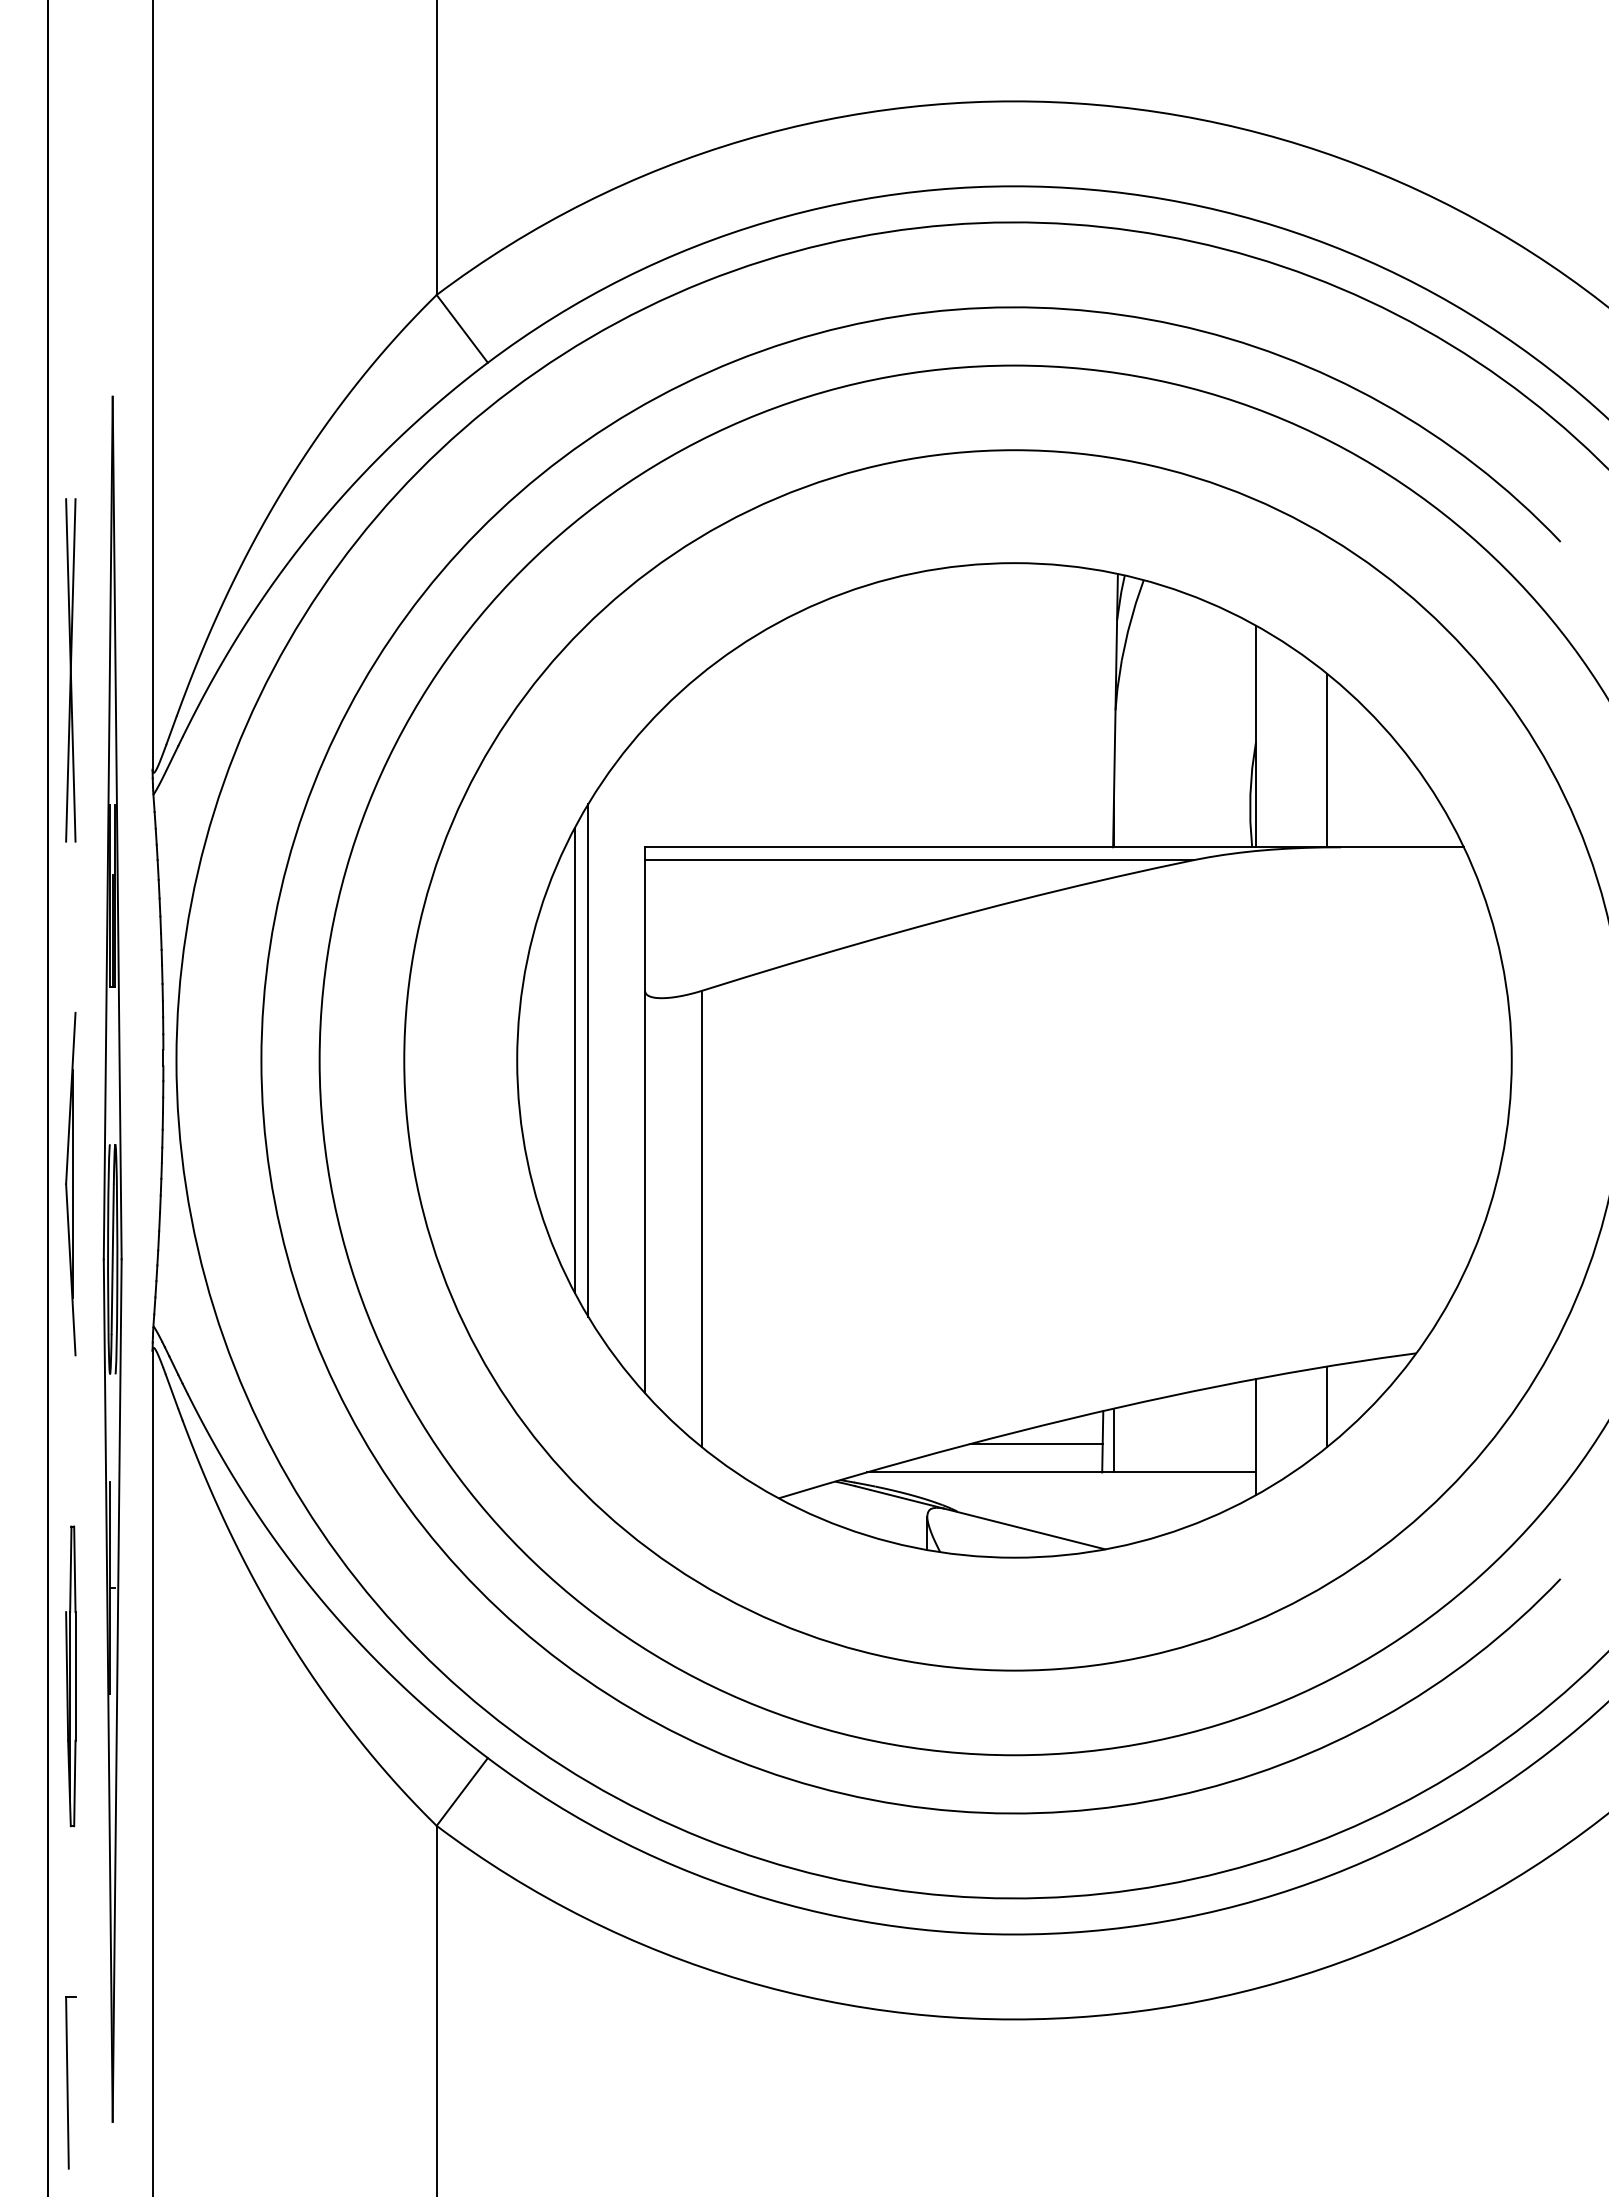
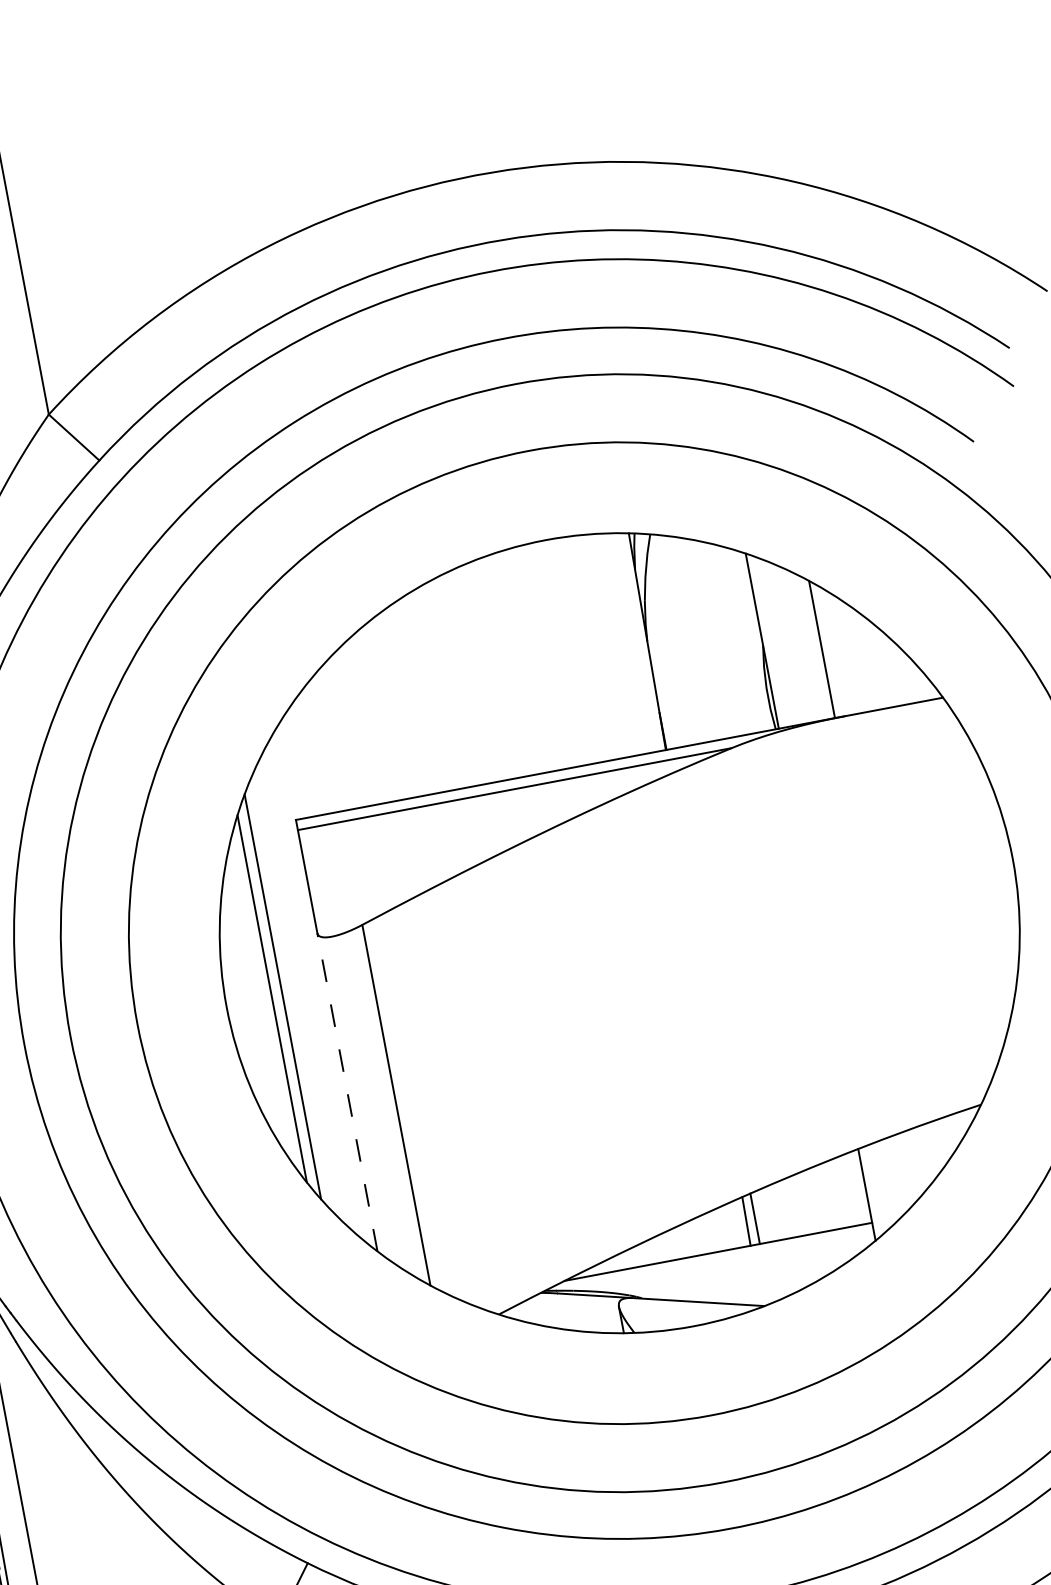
line: (645, 1191) -> (347, 1091), solid -> dashed
line: (1327, 1406) -> (918, 1159), removed
line: (1036, 1444) -> (694, 1233), removed

